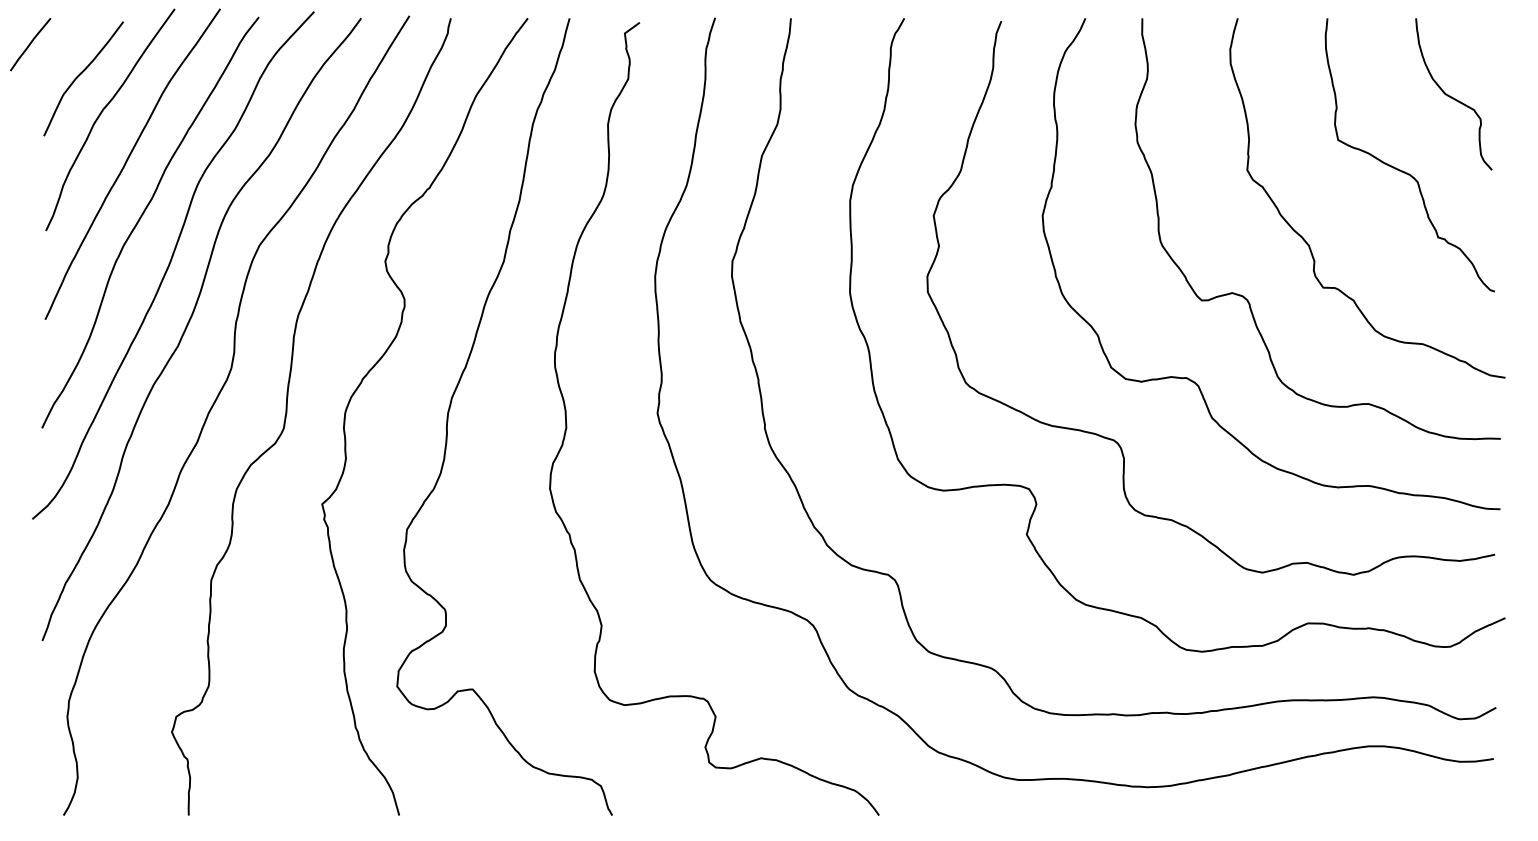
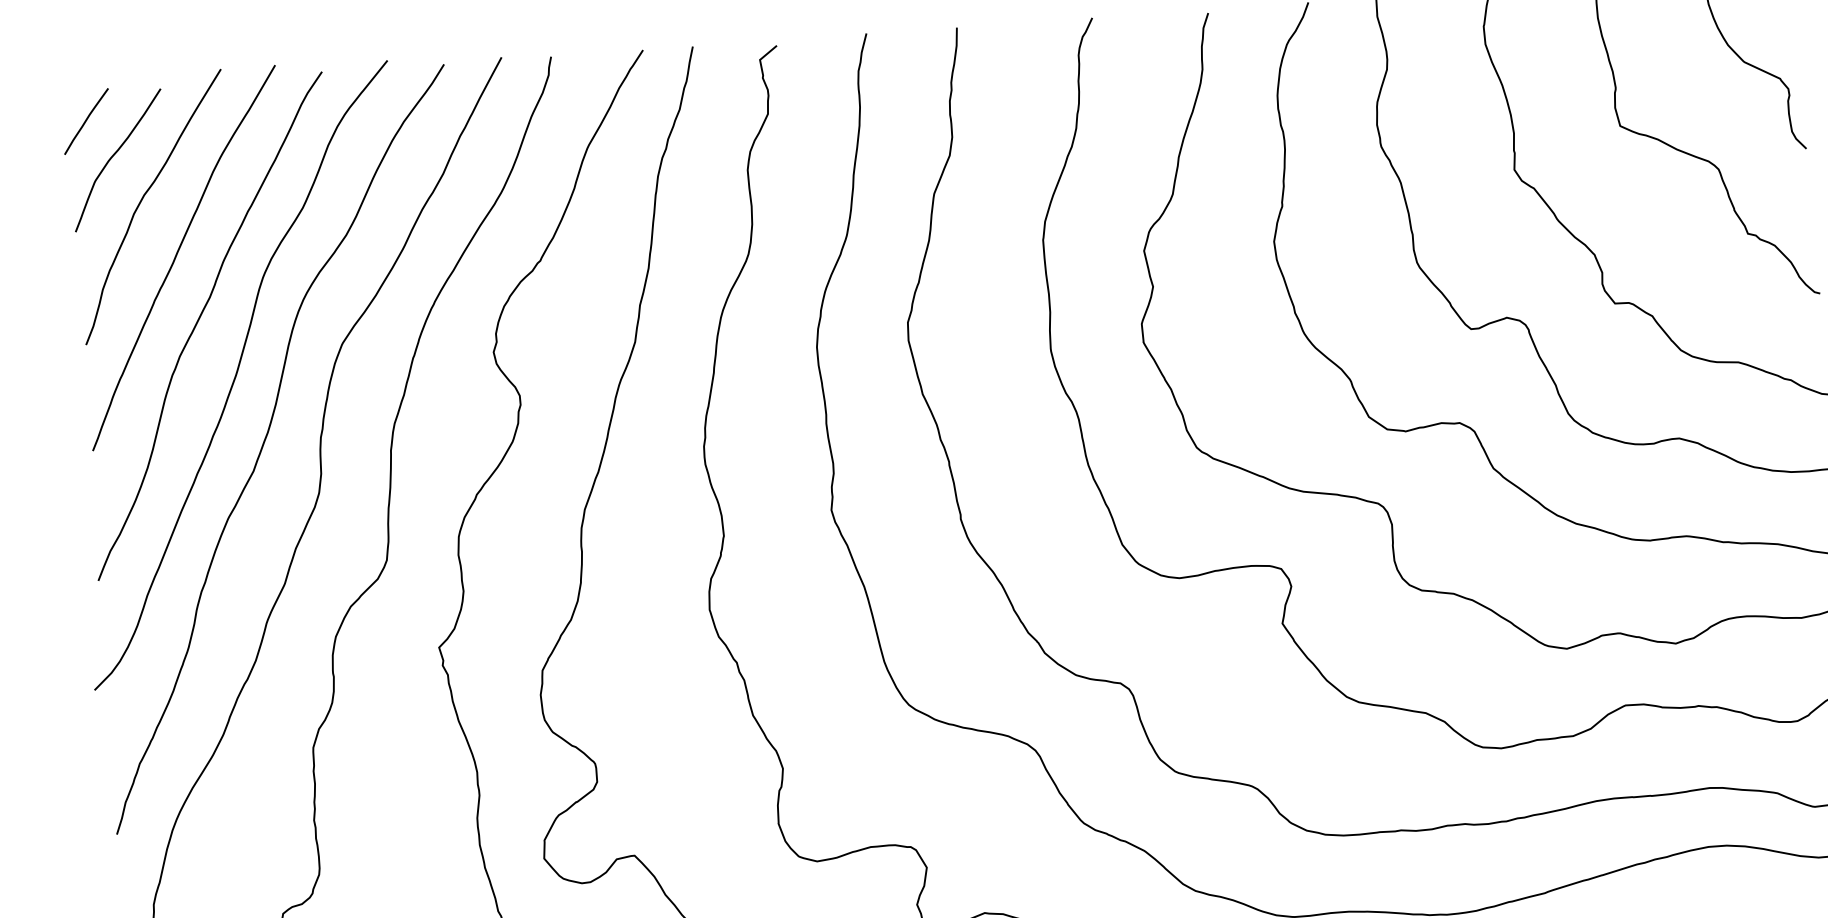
line: (30, 44) -> (86, 121), moved

